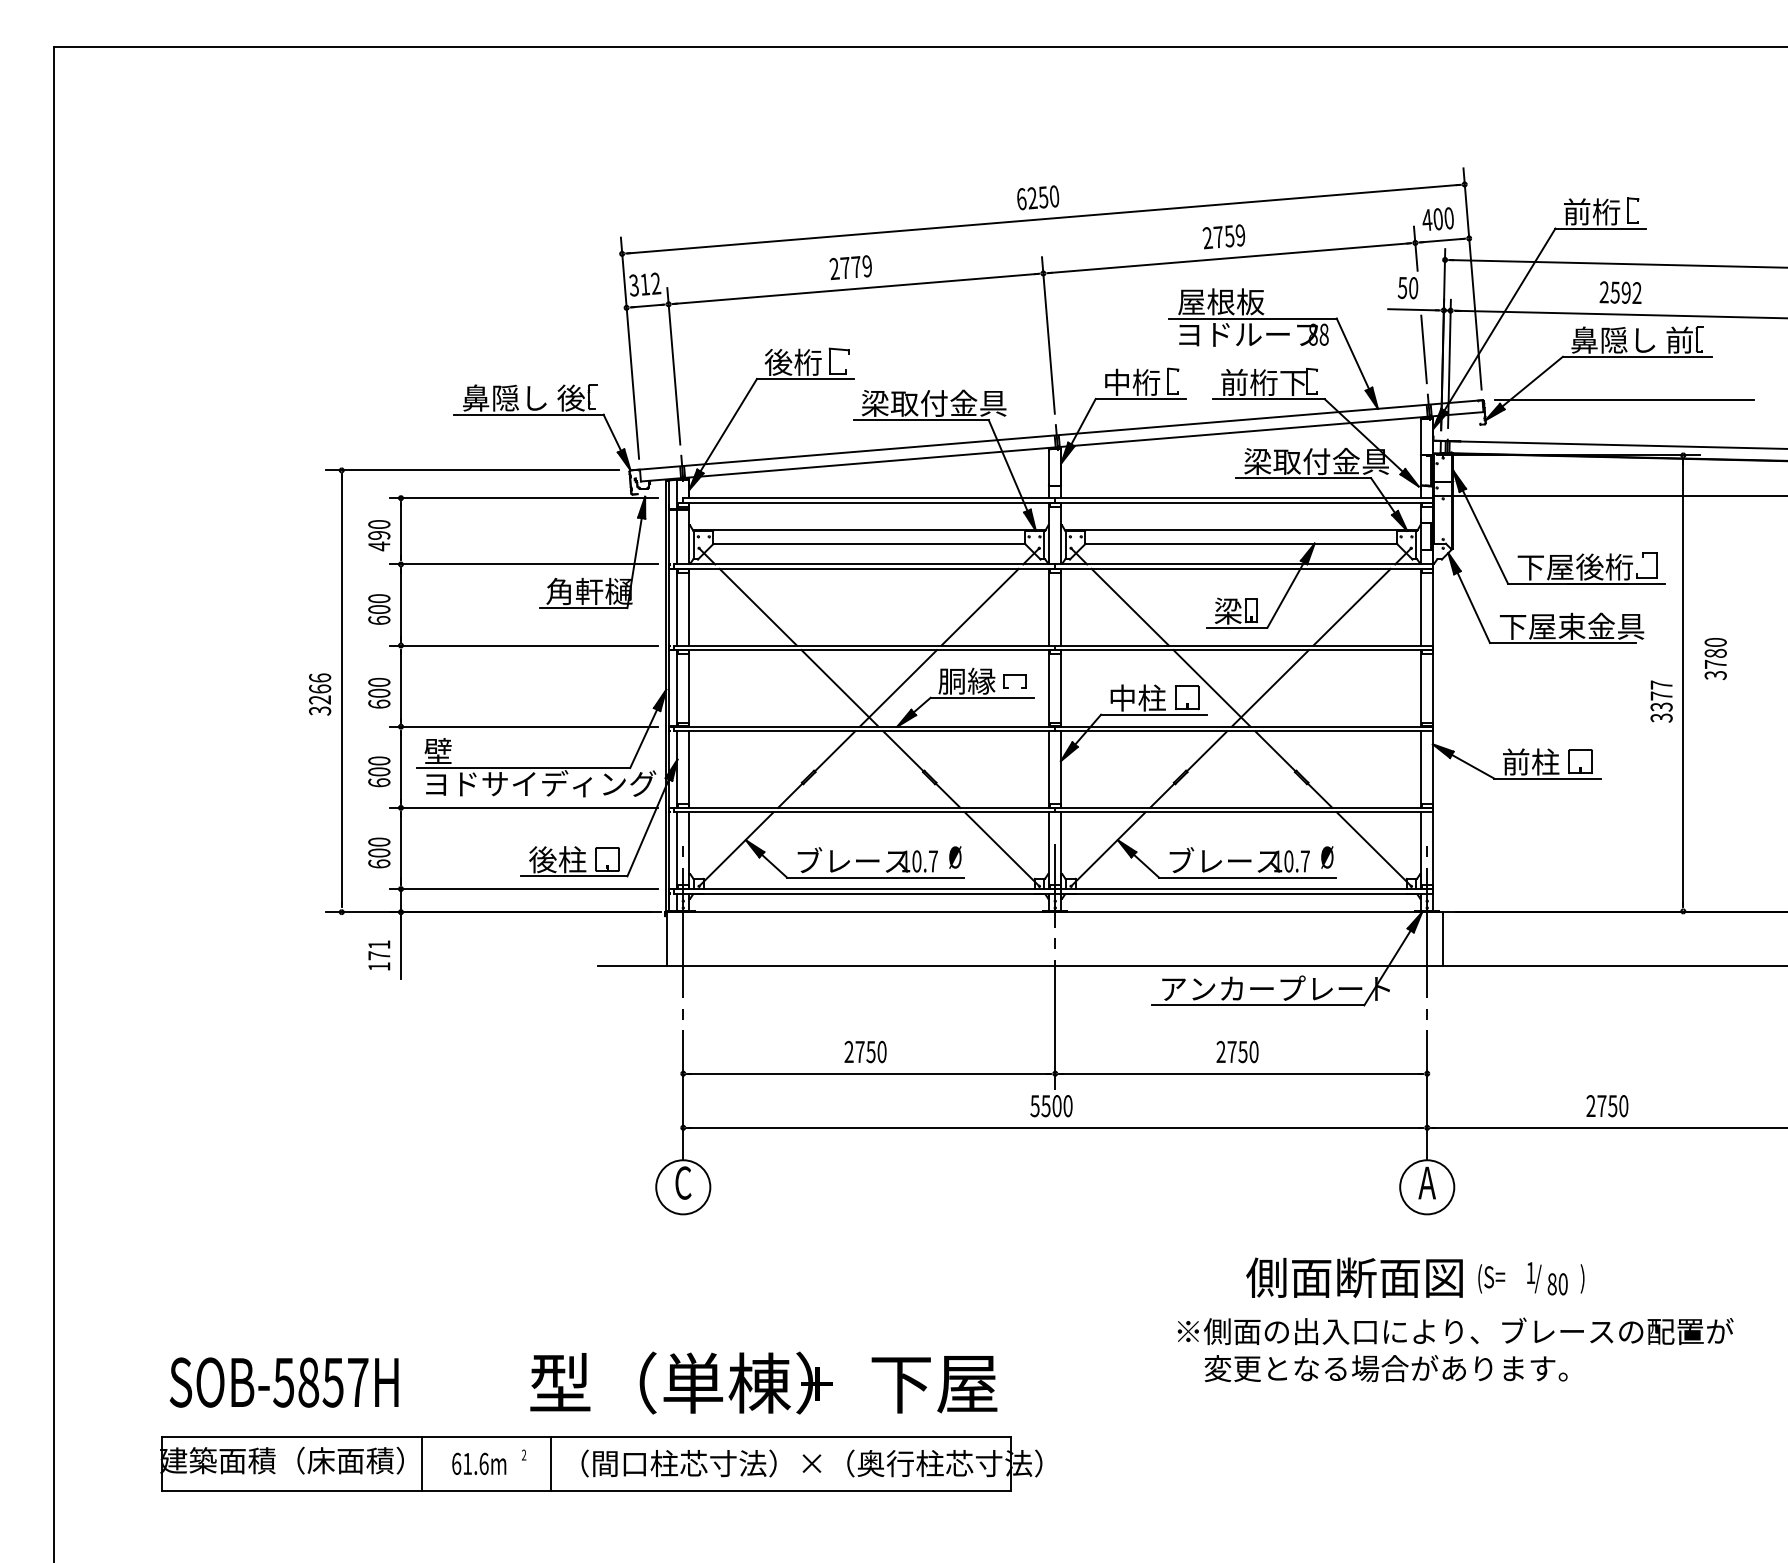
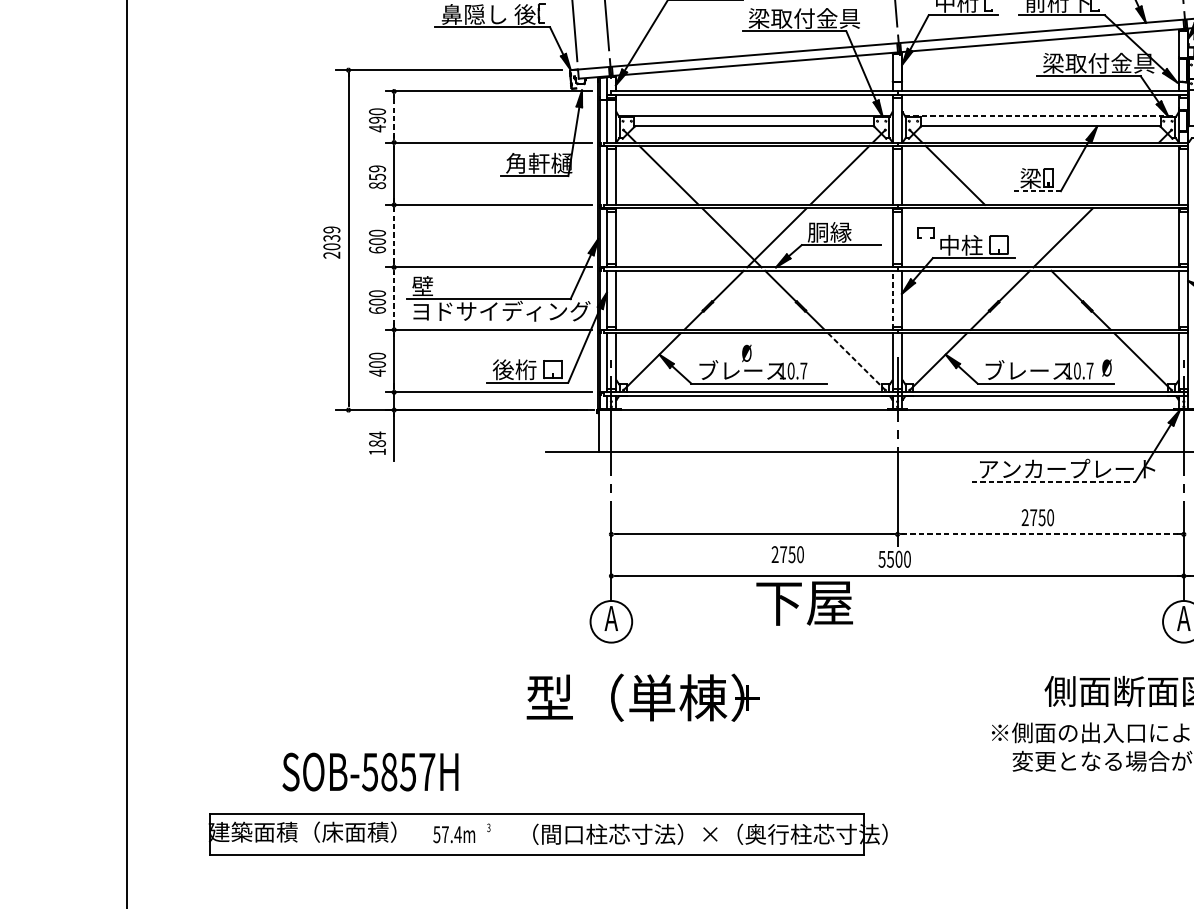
line: (1241, 530) -> (1040, 116), solid -> dashed
line: (400, 531) -> (393, 117), solid -> dashed
line: (1351, 606) -> (1125, 174), removed
text: (379, 609) -> (377, 177), 600 -> 859
line: (1237, 627) -> (1037, 191), solid -> dashed
part: (1014, 681) -> (925, 232), moved
line: (400, 685) -> (393, 235), solid -> dashed
line: (1211, 688) -> (1017, 237), removed
text: (320, 694) -> (332, 242), 3266 -> 2039
line: (400, 766) -> (393, 297), solid -> dashed
line: (1049, 769) -> (893, 300), solid -> dashed
line: (1002, 849) -> (857, 361), solid -> dashed
text: (955, 857) -> (746, 353), moved
text: (572, 859) -> (526, 369), 後柱 -> 後桁
text: (379, 863) -> (377, 372), 600 -> 400
text: (379, 950) -> (377, 439), 171 -> 184
line: (1258, 1005) -> (1054, 481), solid -> dashed
text: (865, 1051) -> (787, 554), moved
line: (1241, 1073) -> (1040, 534), solid -> dashed
text: (682, 1182) -> (610, 618), C -> A
text: (283, 1382) -> (369, 772), moved
text: (681, 1382) -> (643, 697), moved
text: (934, 1384) -> (804, 603), moved
text: (523, 1455) -> (488, 828), 2 -> 3
line: (421, 1463) -> (409, 834), removed
text: (469, 1463) -> (446, 834), 61.6m -> 57.4m
line: (551, 1463) -> (509, 834), removed

